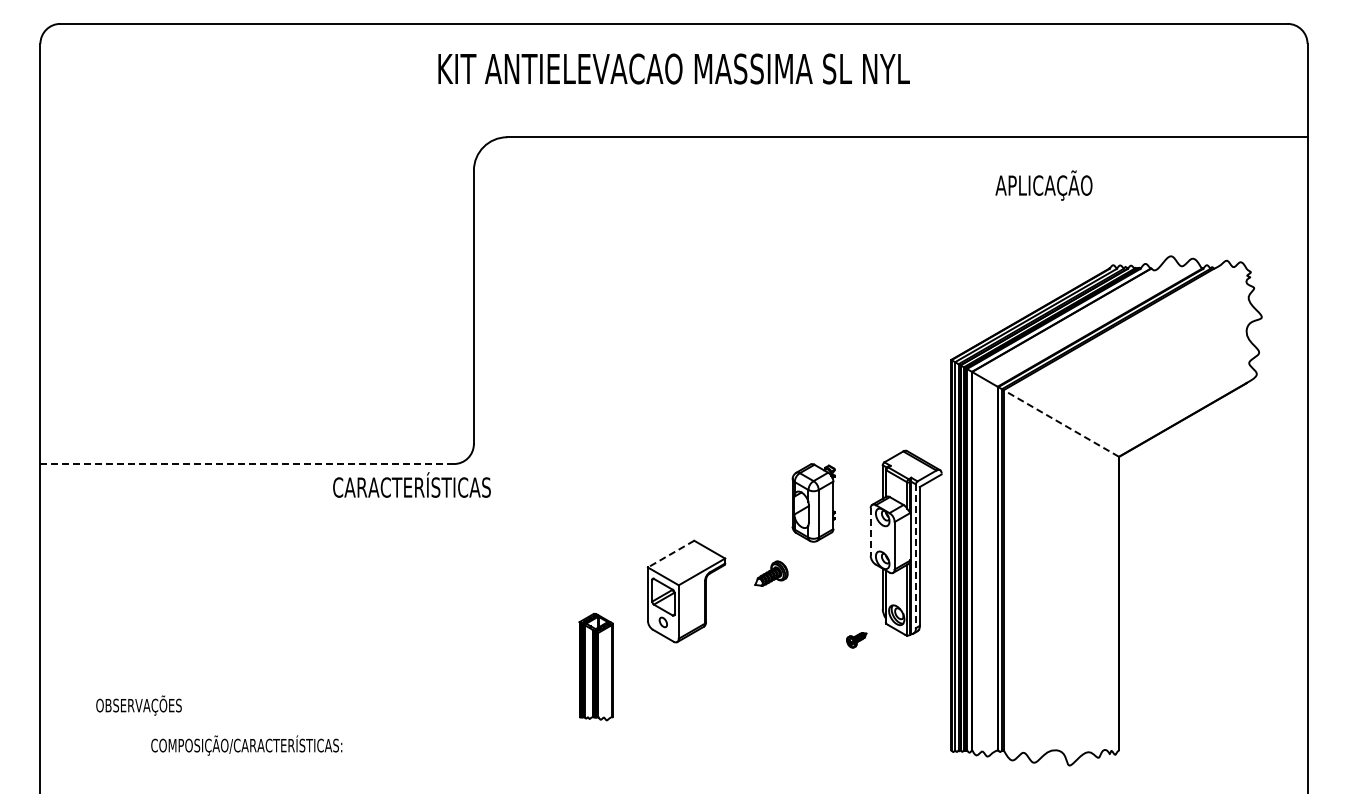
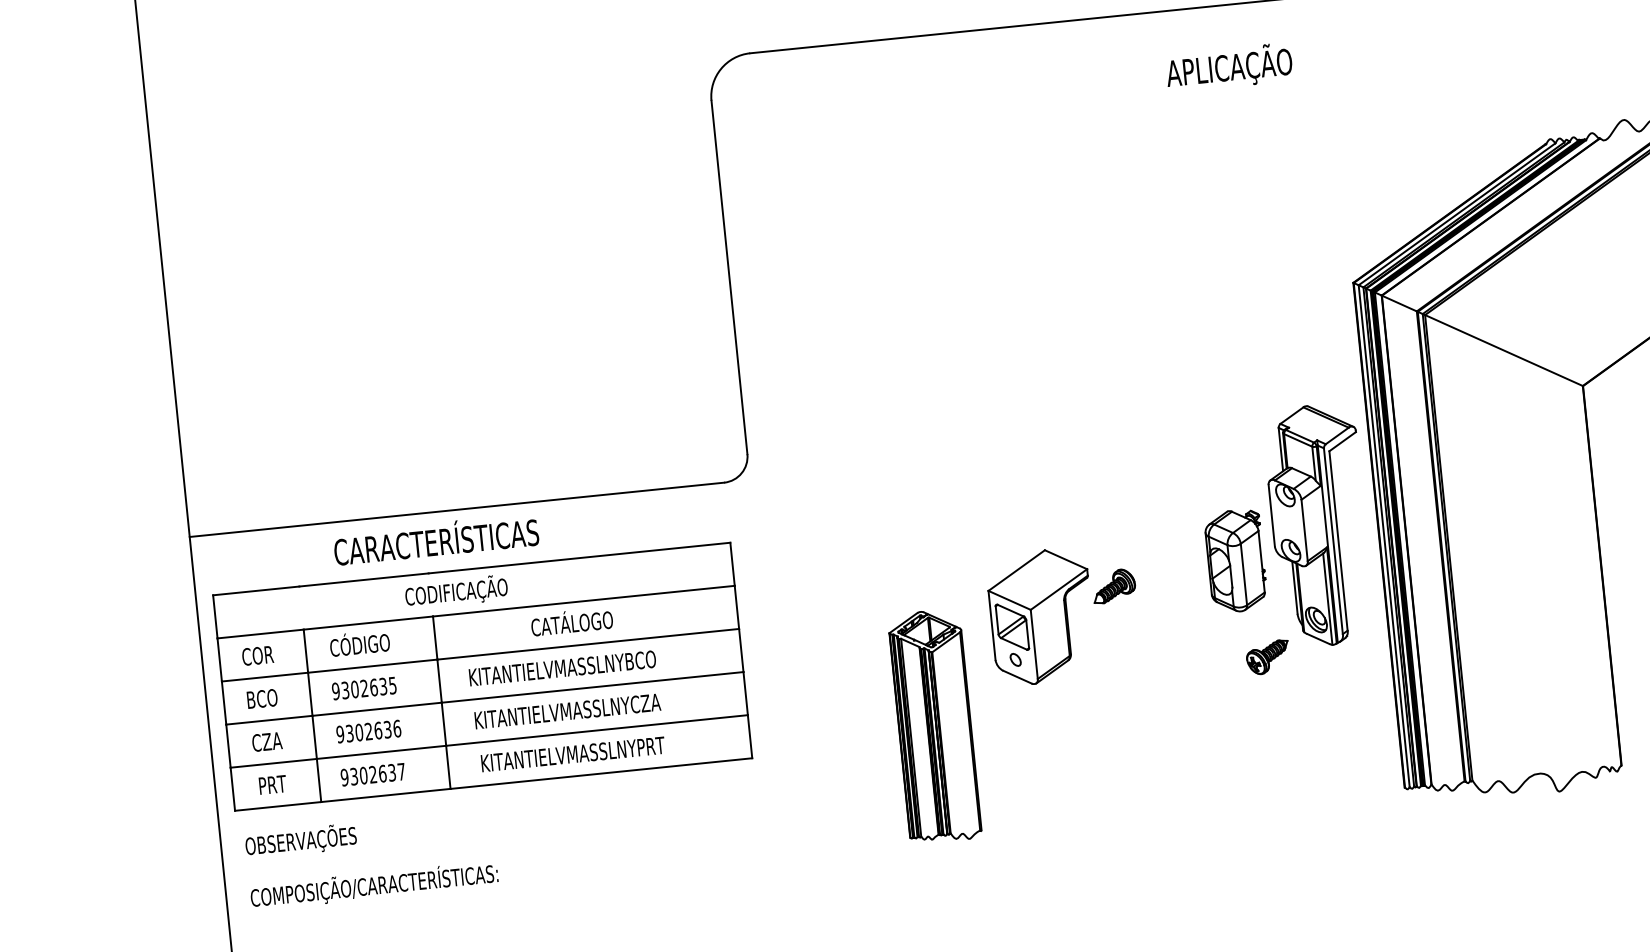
text: (1043, 185) -> (1228, 67), moved
line: (1061, 423) -> (1504, 350), dashed -> solid
line: (247, 464) -> (457, 510), dashed -> solid
text: (411, 484) -> (435, 538), moved
part: (813, 502) -> (1235, 560), moved
line: (870, 531) -> (1271, 515), dashed -> solid
line: (671, 554) -> (1017, 571), dashed -> solid
line: (915, 556) -> (1332, 541), dashed -> solid
part: (771, 573) -> (1114, 586), moved
part: (253, 593) -> (482, 676), added
part: (856, 640) -> (1267, 657), size x1.67
part: (595, 666) -> (933, 725), size x1.67
text: (138, 705) -> (300, 841), moved
text: (246, 745) -> (374, 885), moved

